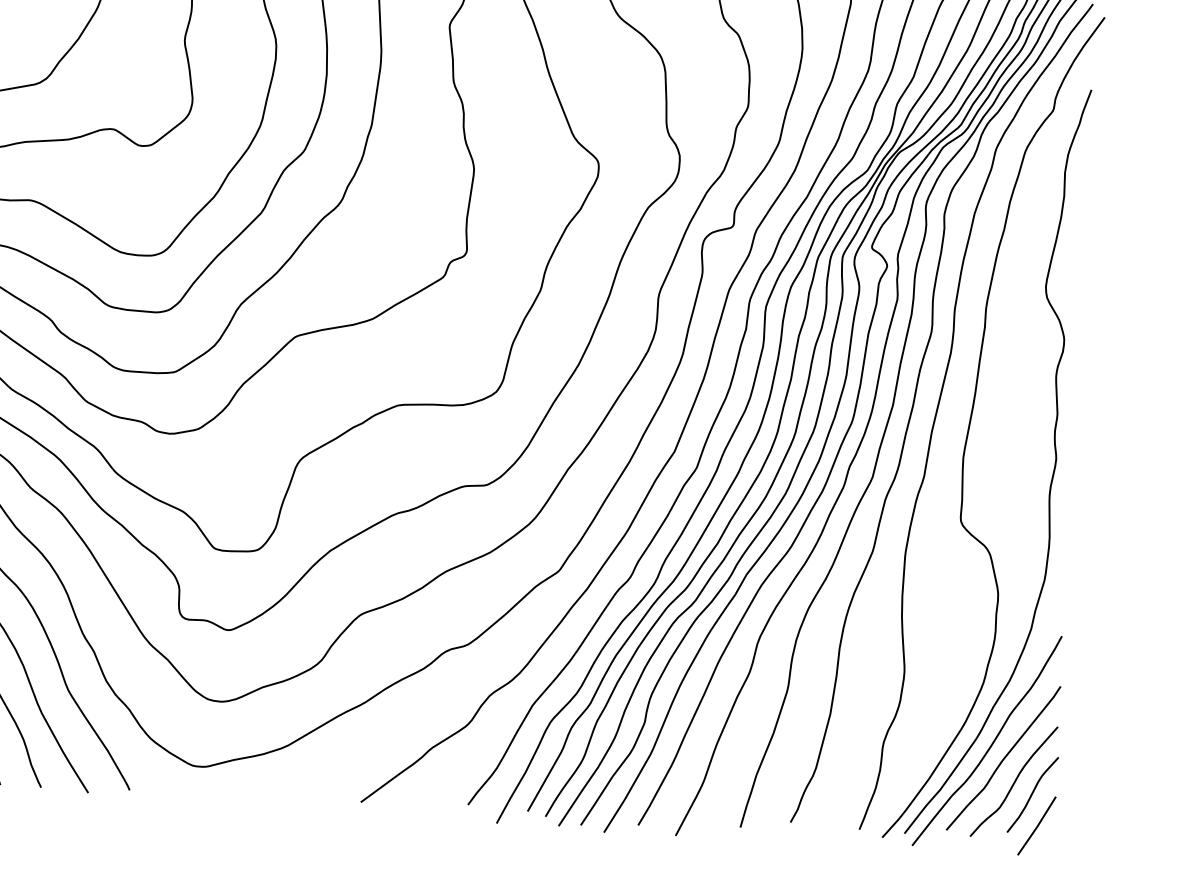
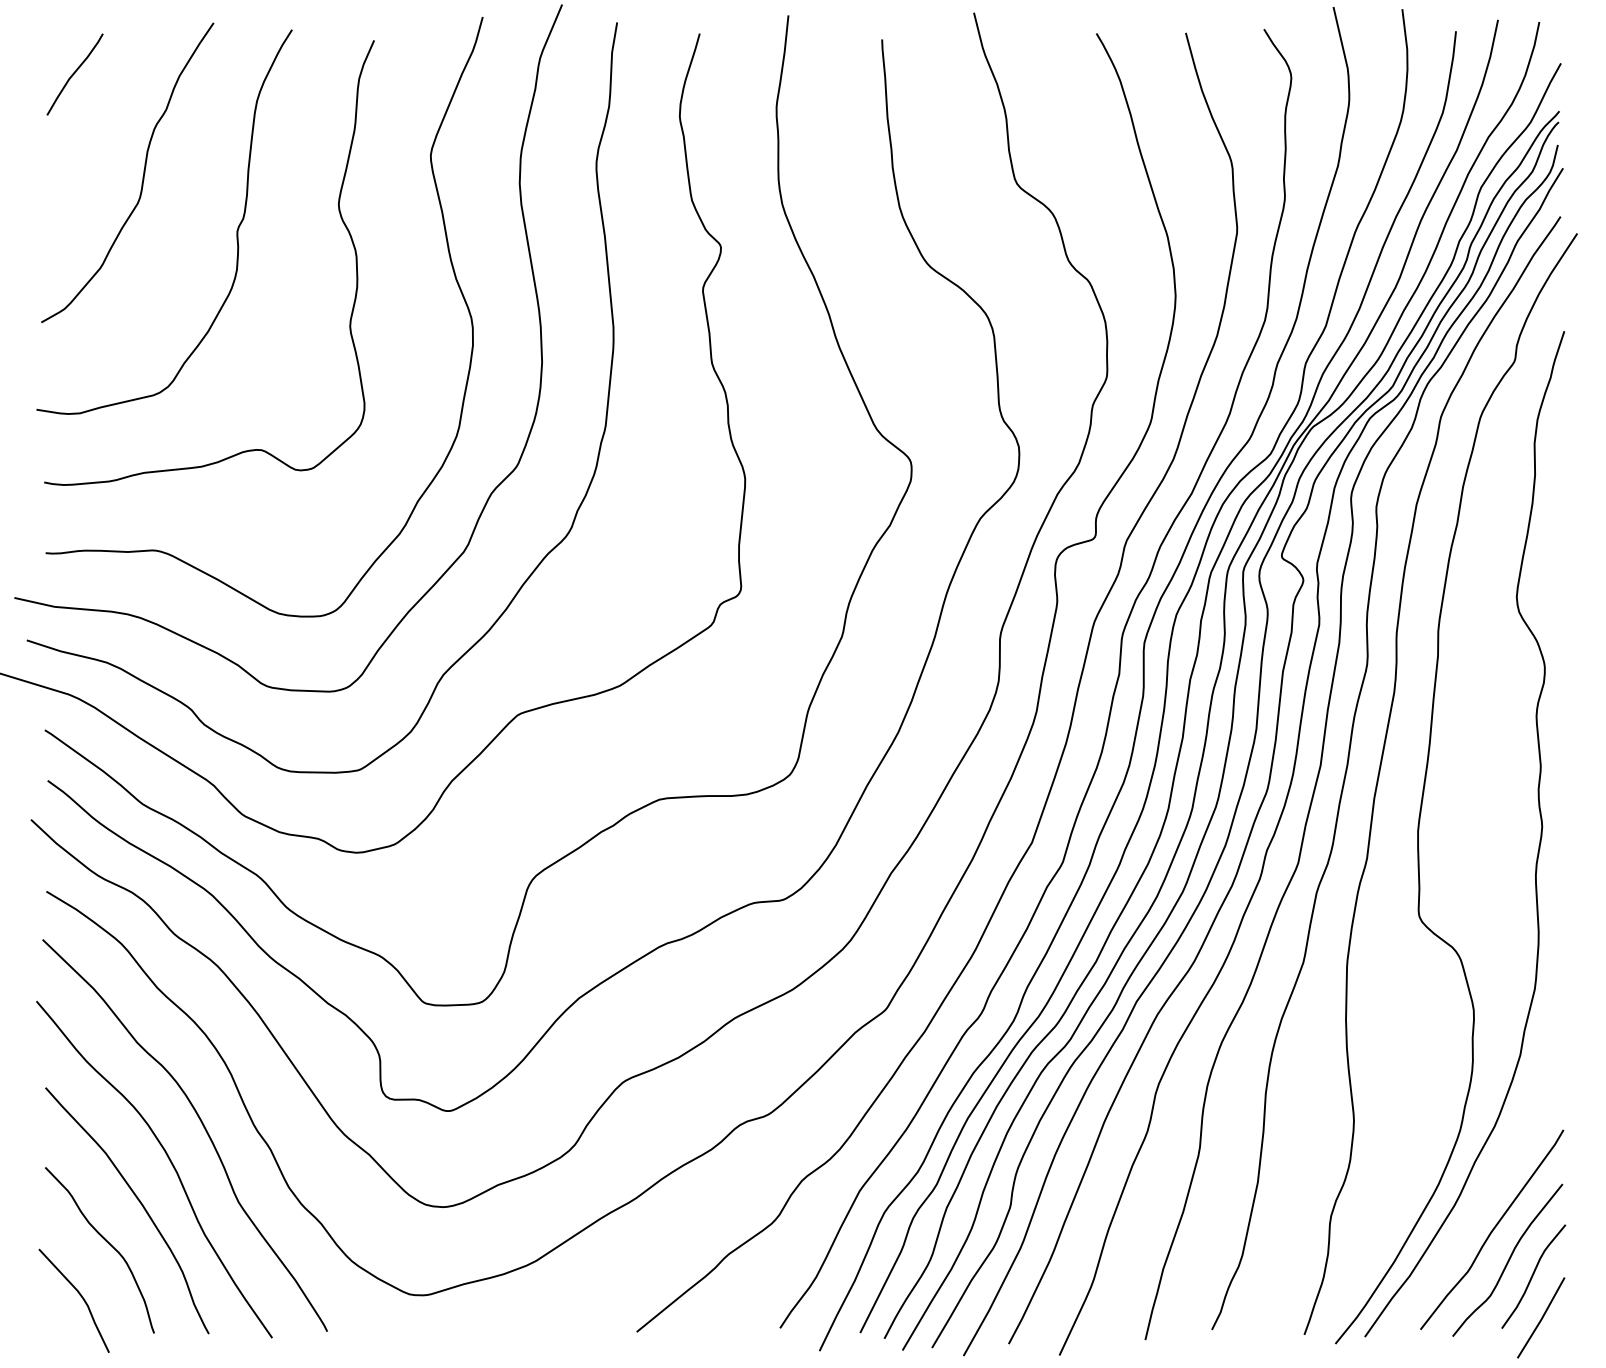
curve: (991, 743) -> (1475, 1210), removed

